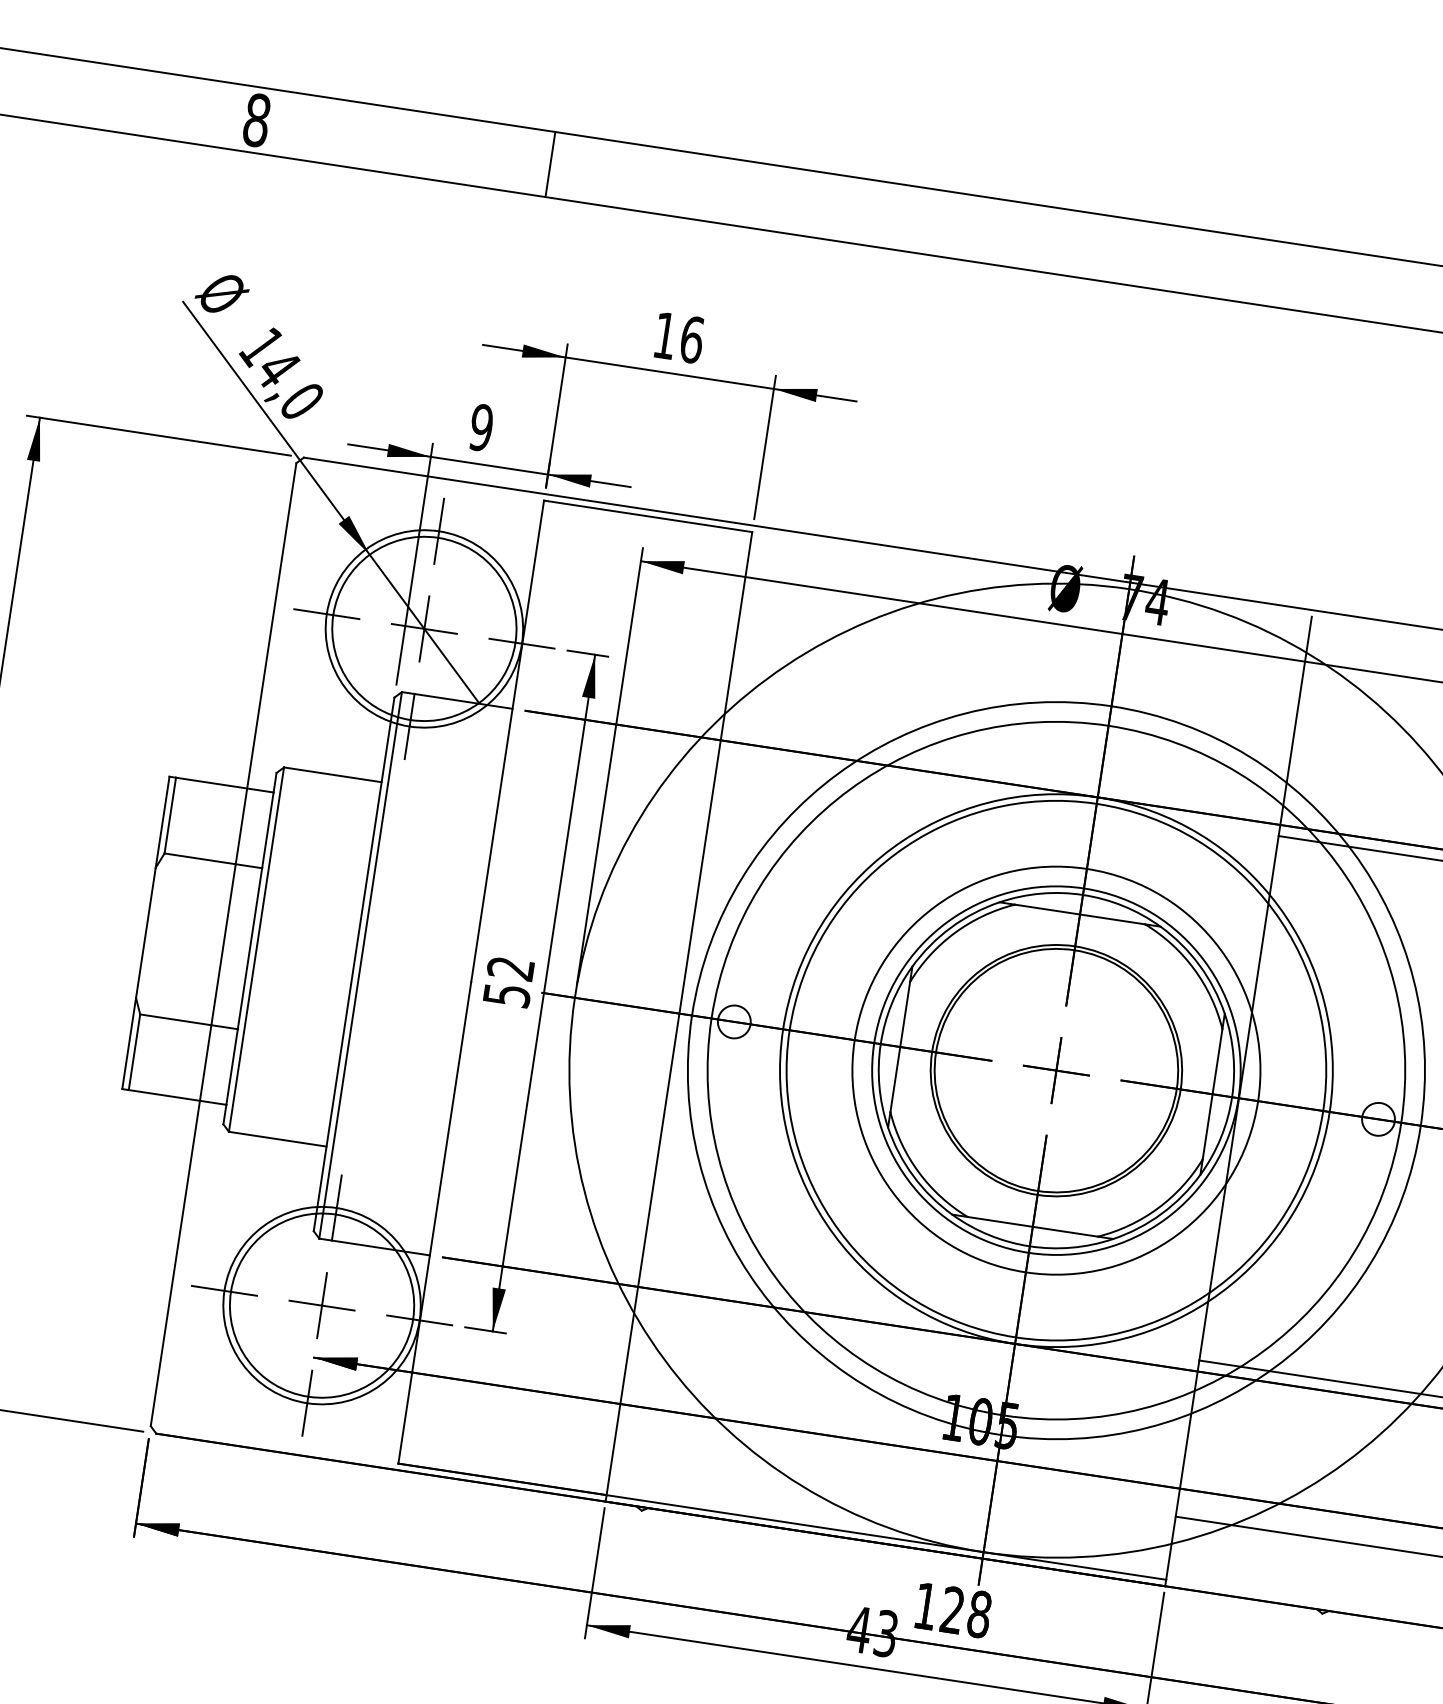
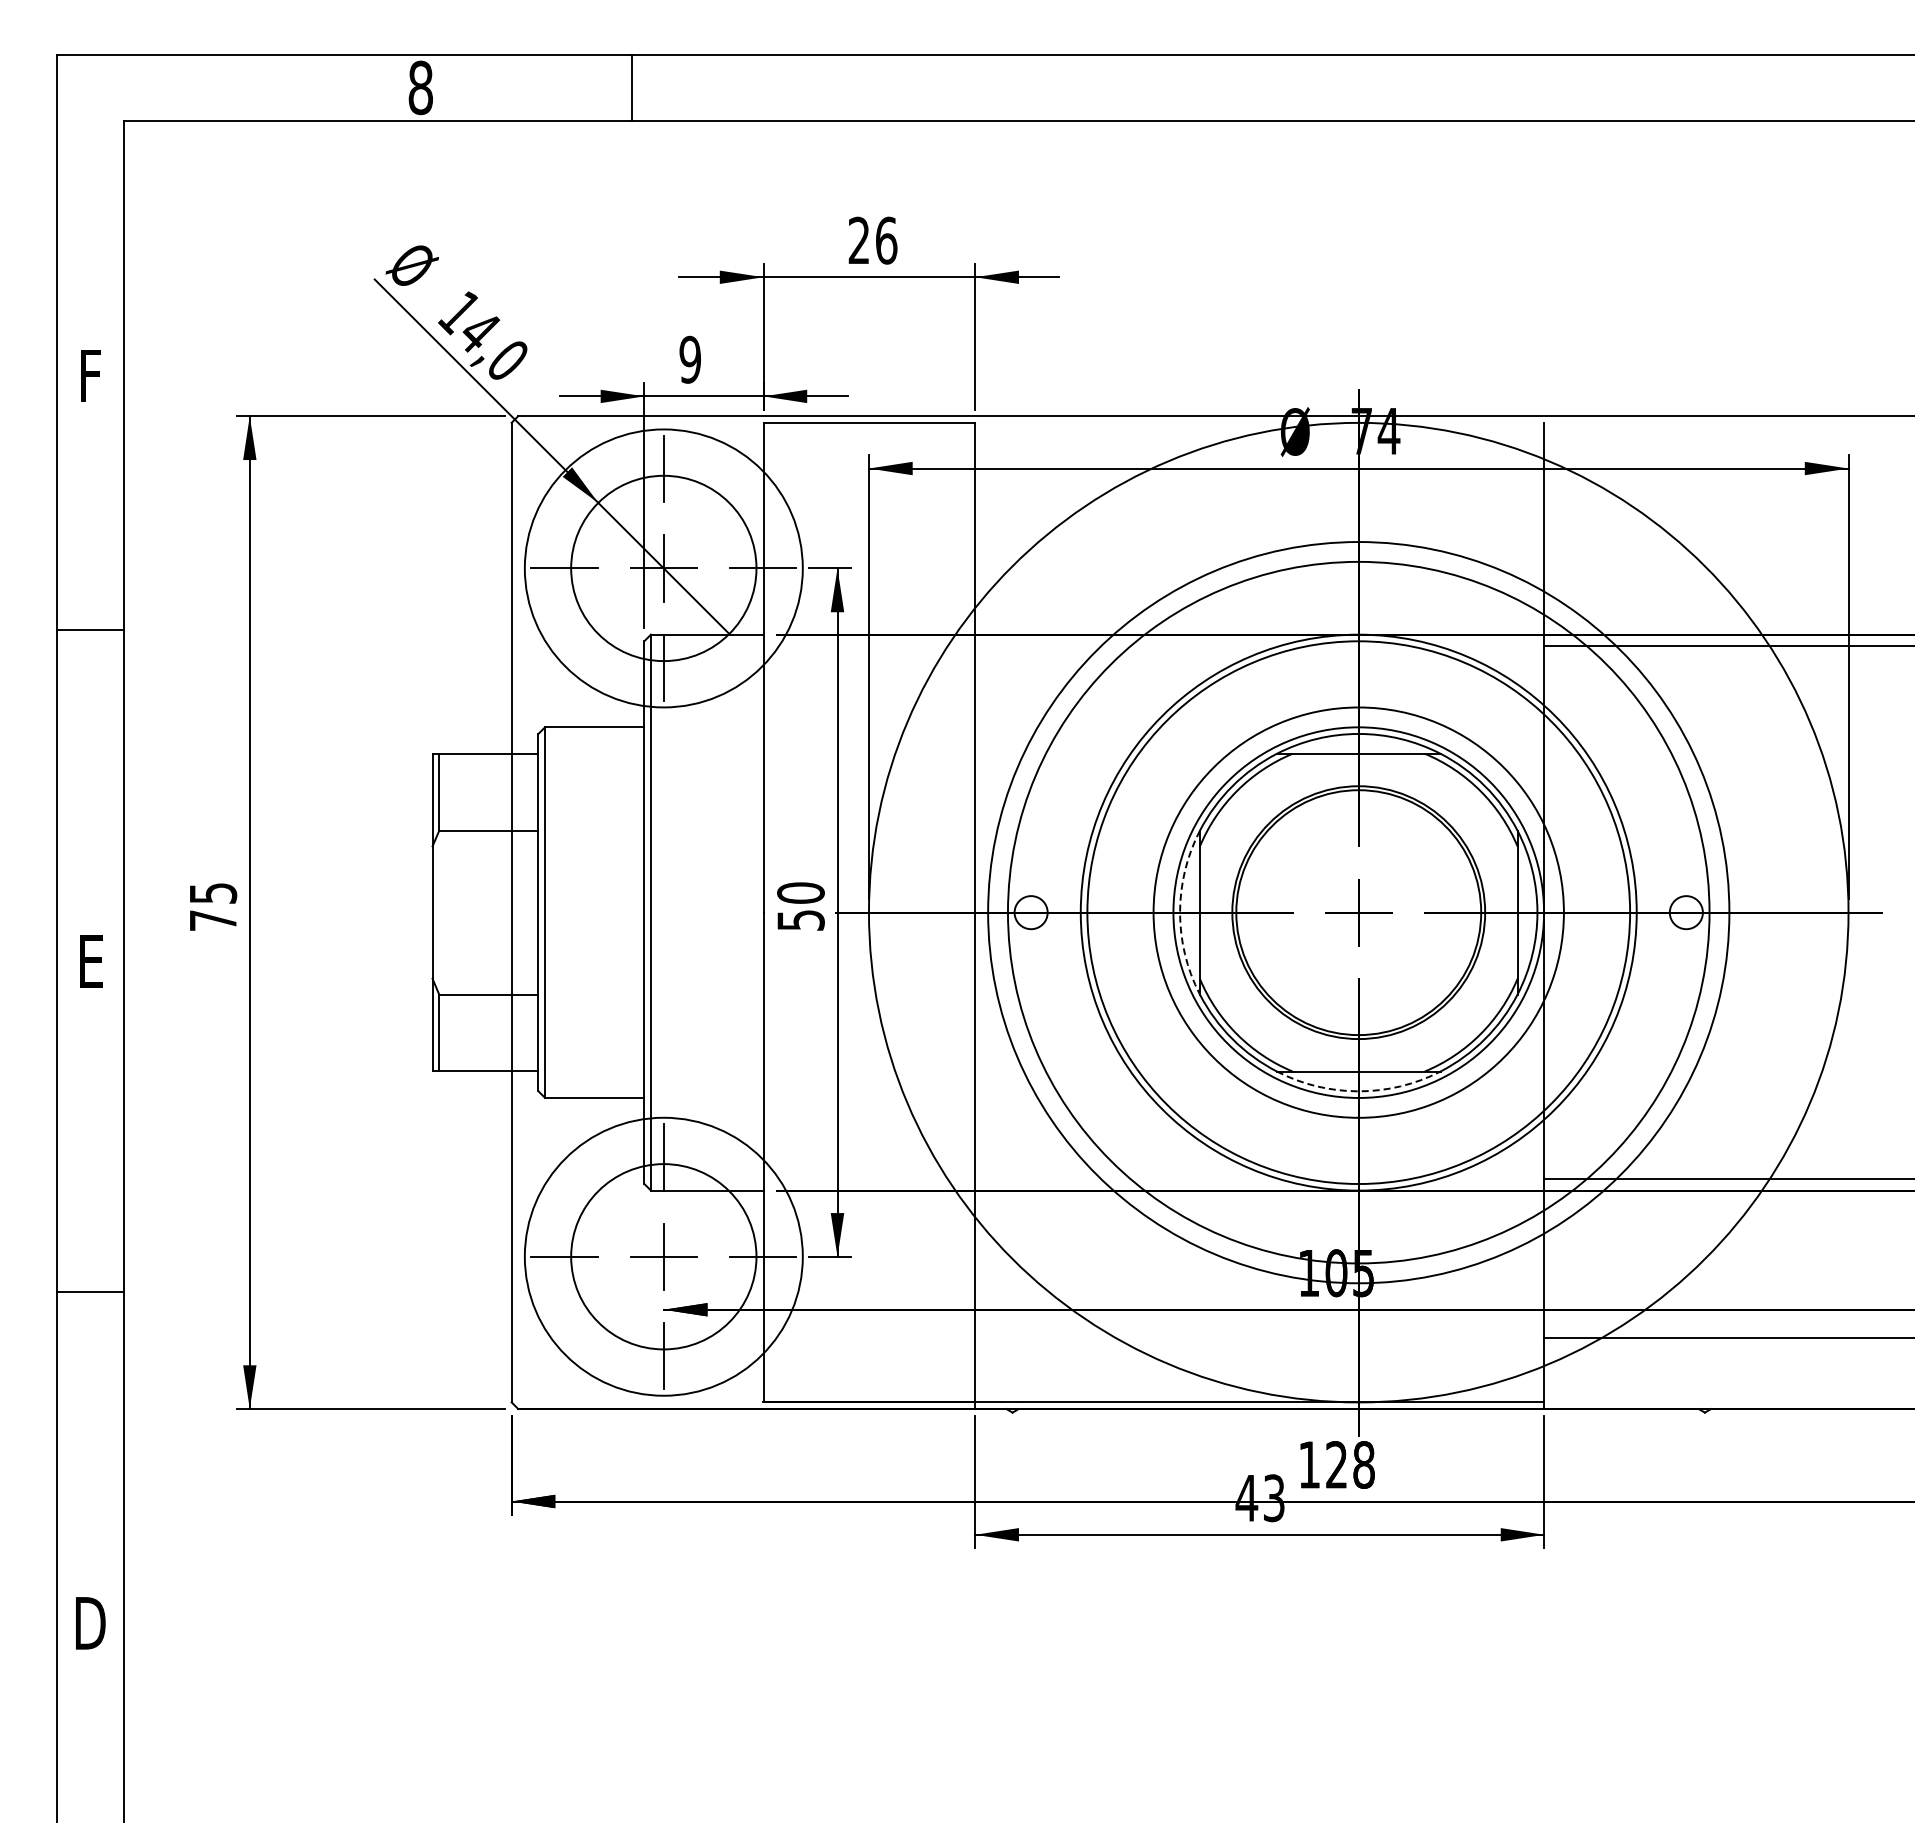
line: (550, 164) -> (632, 87), moved
text: (664, 334) -> (858, 239), 16 -> 26
circle: (424, 628) -> (663, 568), size x1.4
text: (510, 967) -> (800, 892), 52 -> 50
arc: (881, 1044) -> (1180, 912), solid -> dashed
arc: (1029, 1246) -> (1358, 1091), solid -> dashed
circle: (321, 1305) -> (663, 1256), size x1.4

